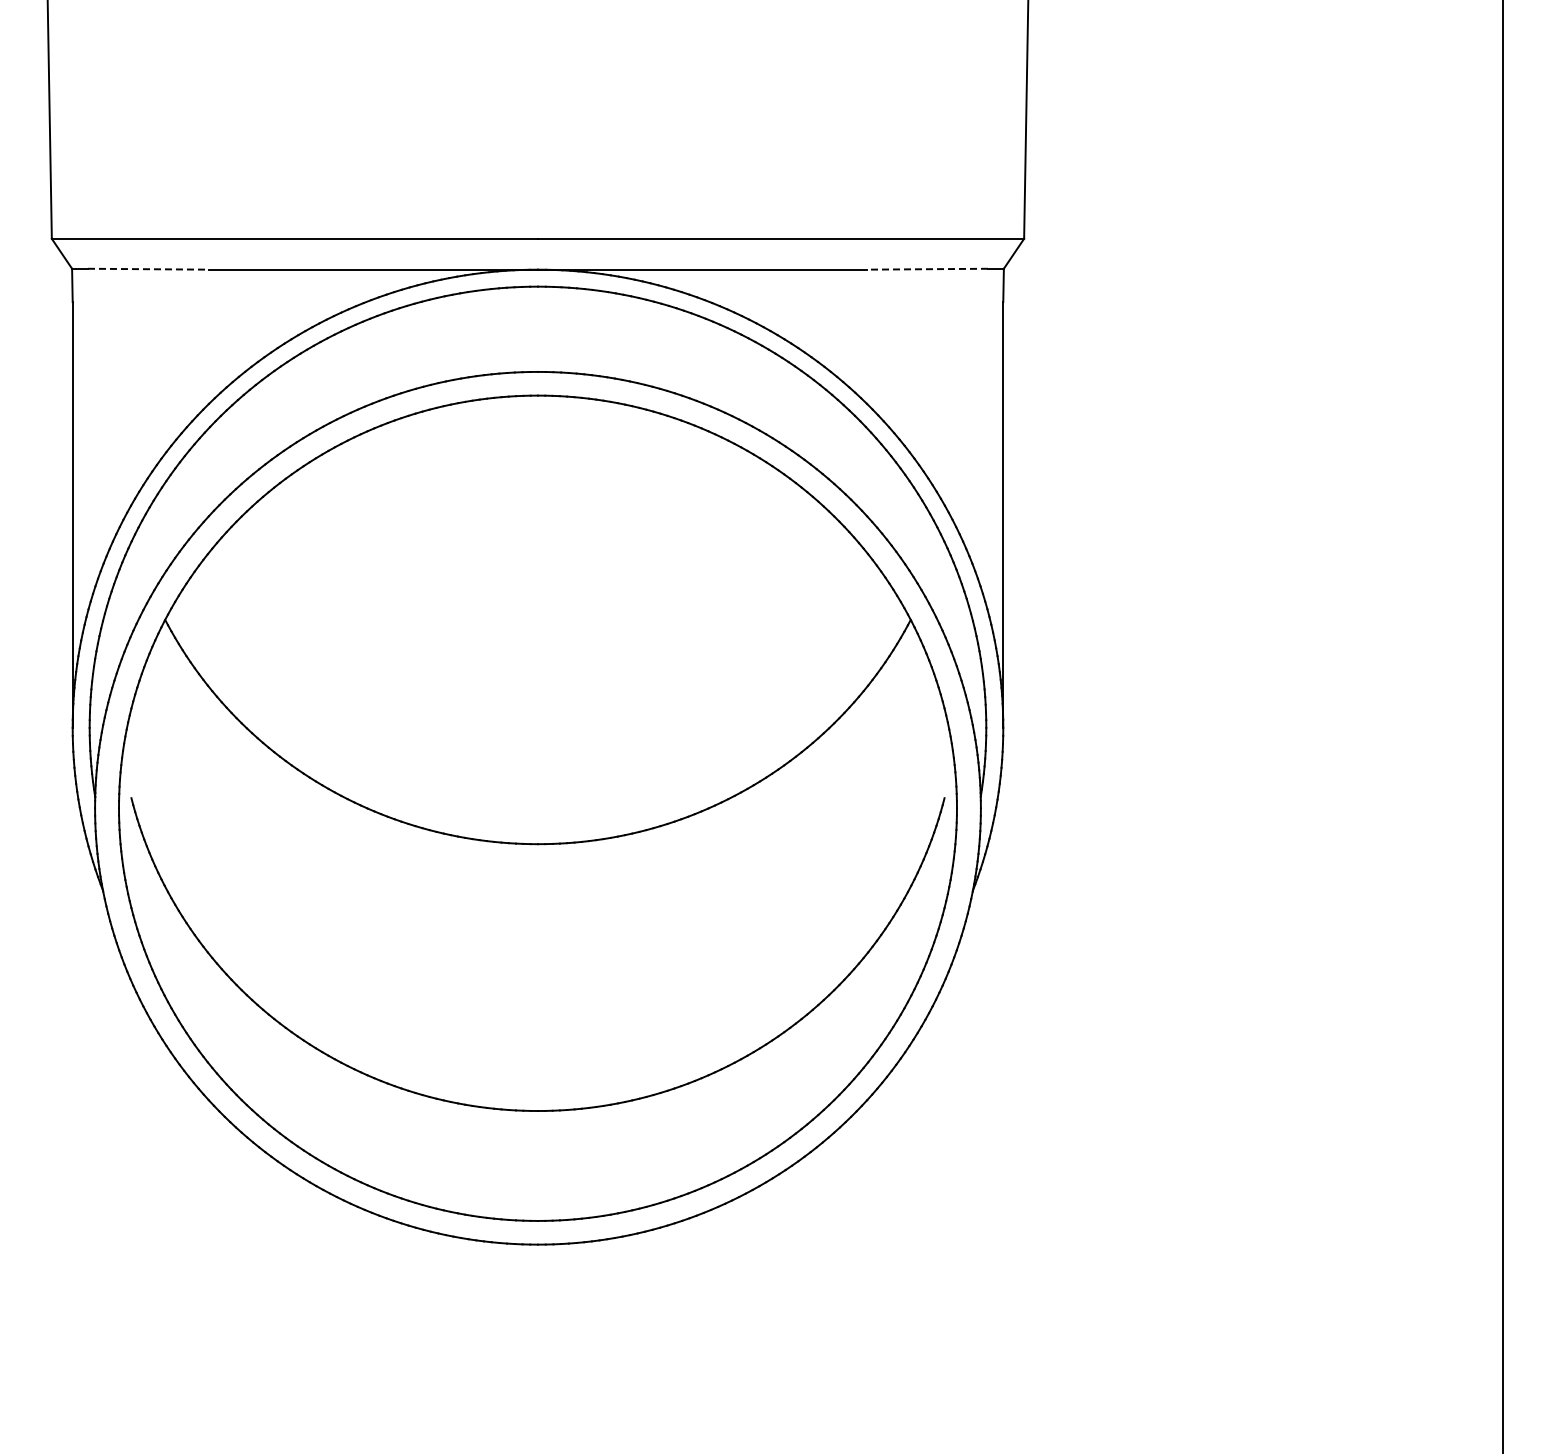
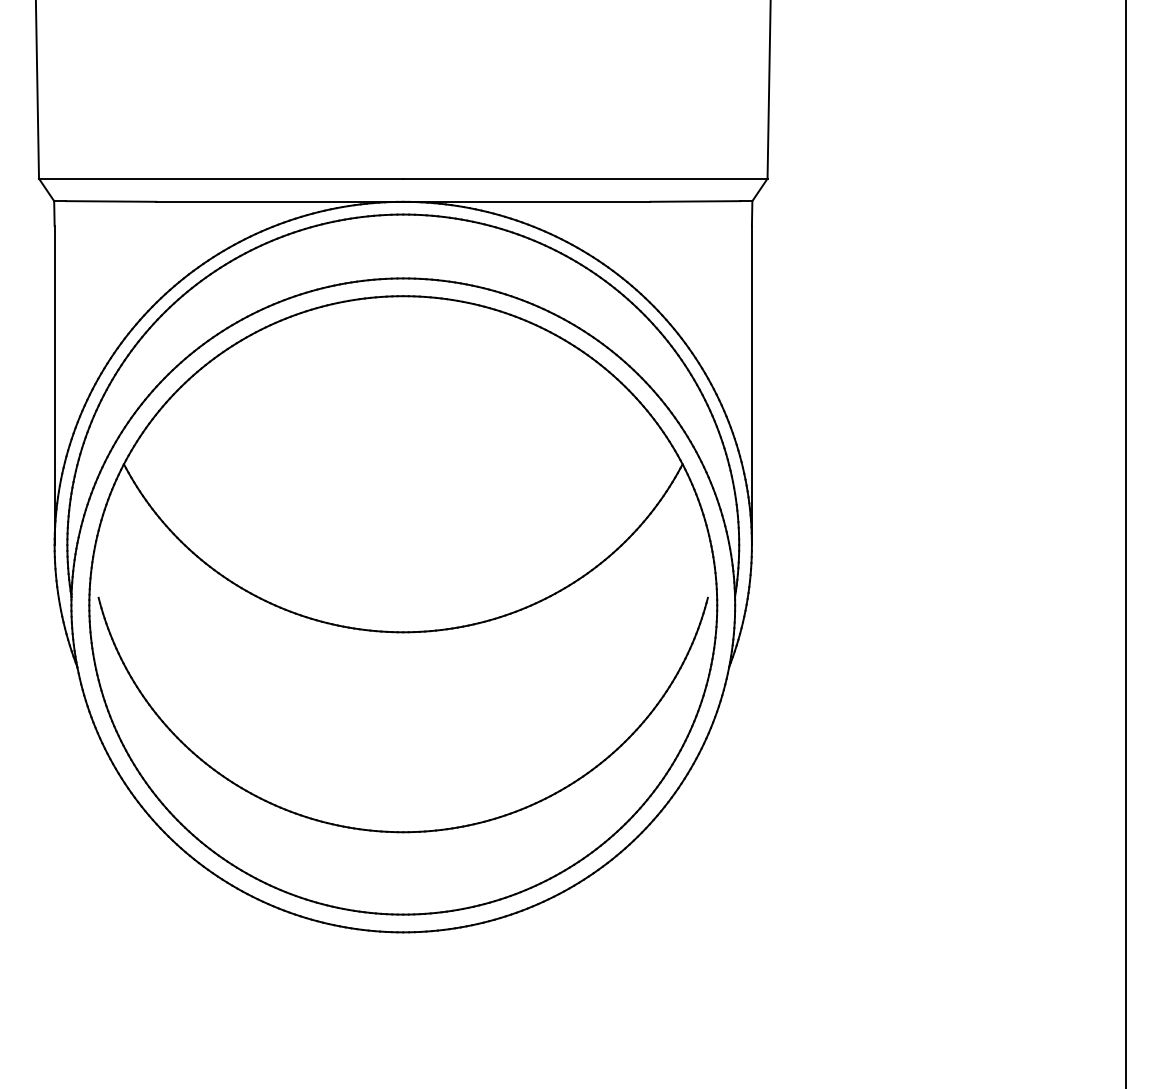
line: (148, 269) -> (111, 201), dashed -> solid
line: (927, 269) -> (695, 201), dashed -> solid

